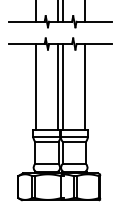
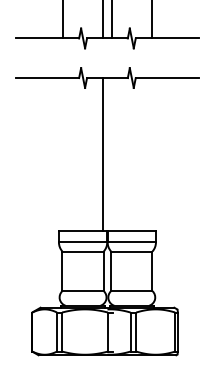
line: (35, 86) -> (62, 153), removed
line: (63, 86) -> (112, 153), removed
line: (85, 86) -> (151, 153), removed

